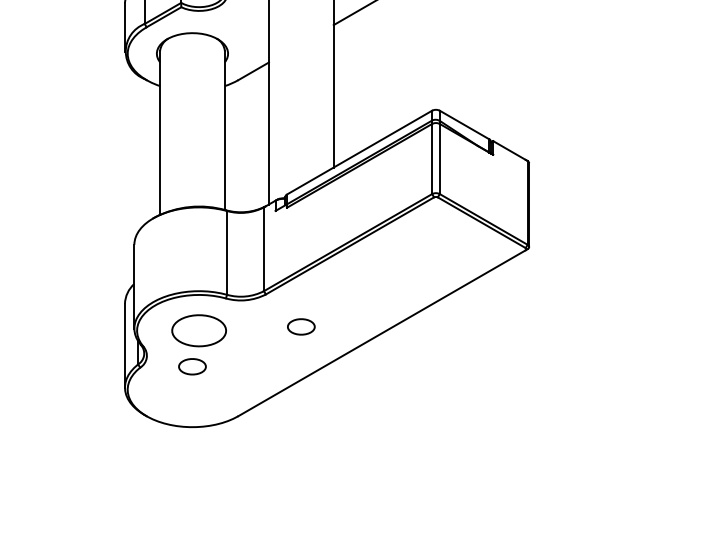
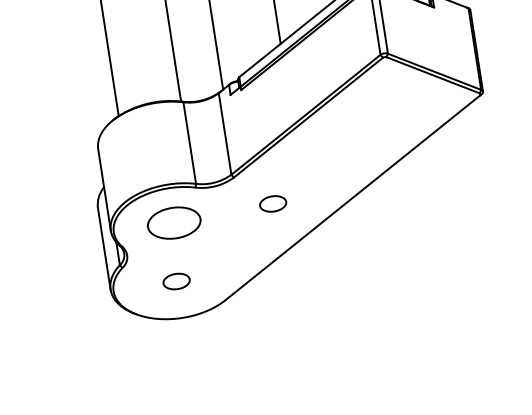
part: (192, 366) -> (176, 281), moved

